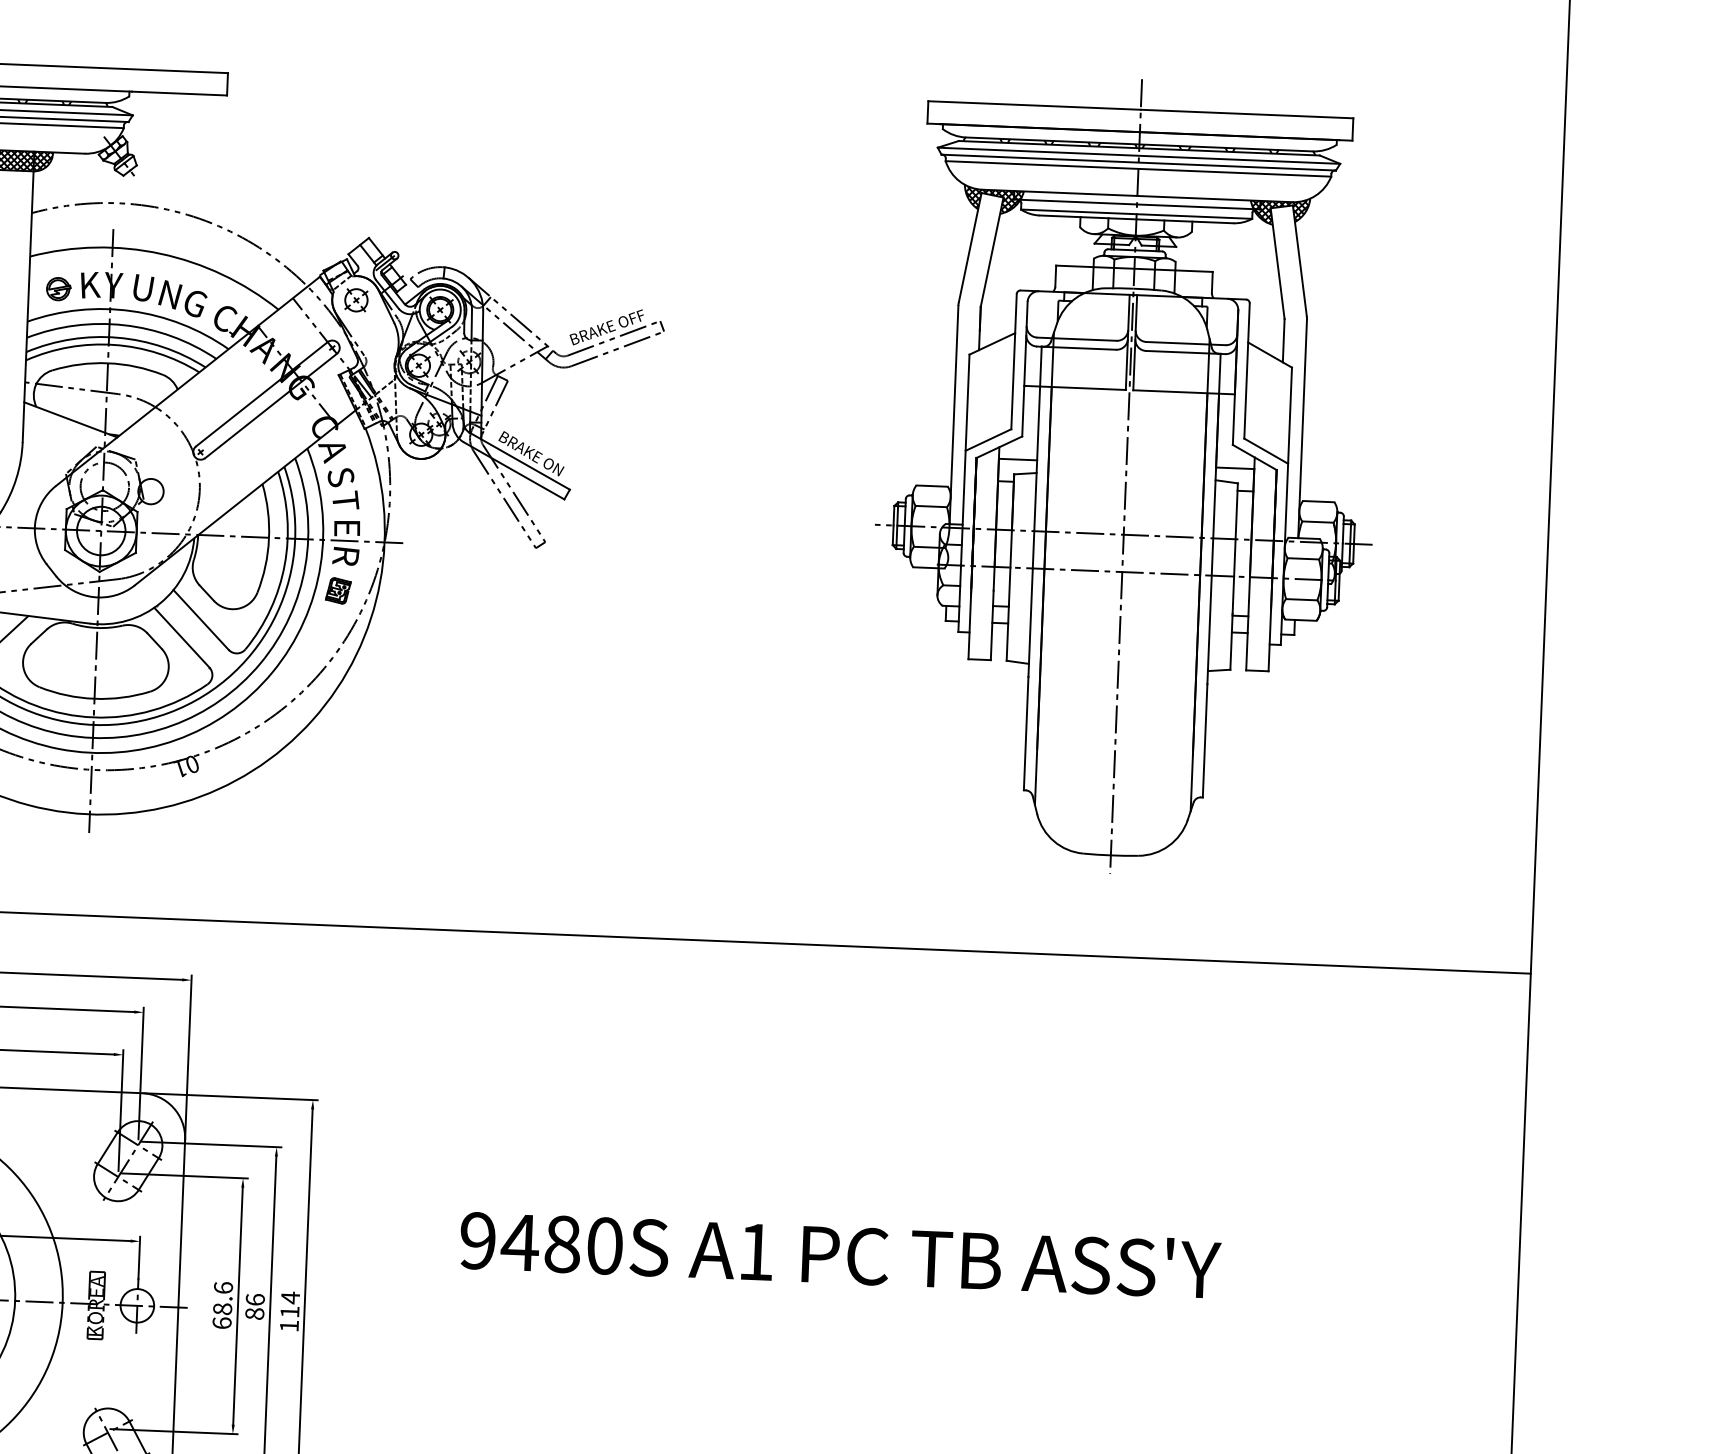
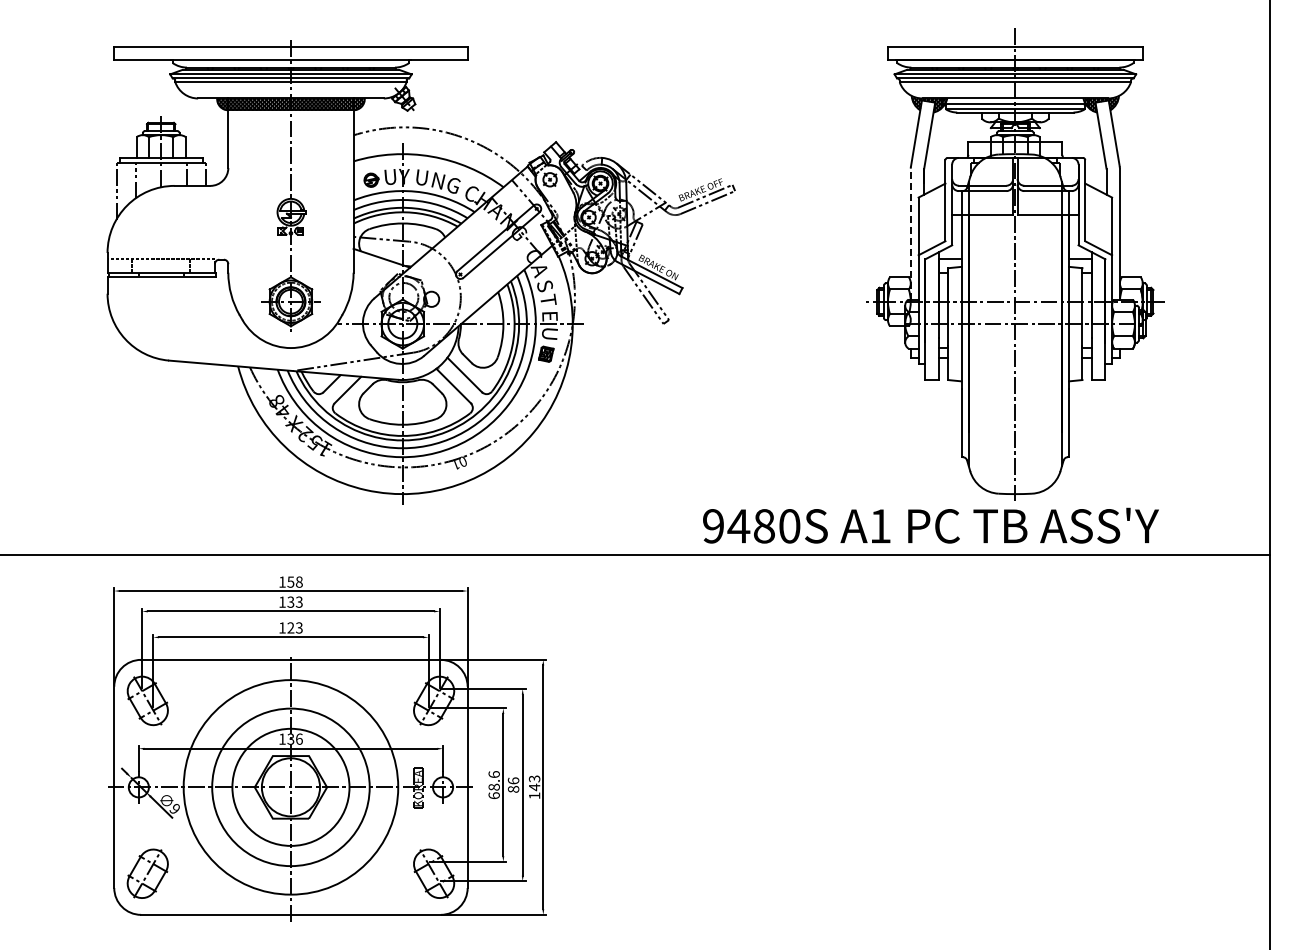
text: (90, 285) -> (390, 177), K -> U
line: (953, 413) -> (910, 233), solid -> dashed
text: (345, 556) -> (549, 333), R -> U
text: (839, 1254) -> (930, 525), moved
text: (290, 1305) -> (534, 783), 114 -> 143

